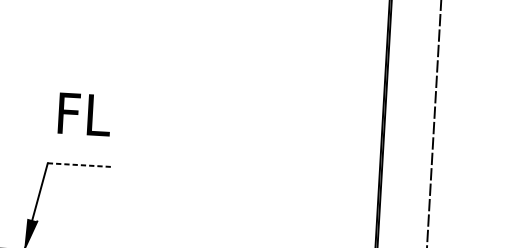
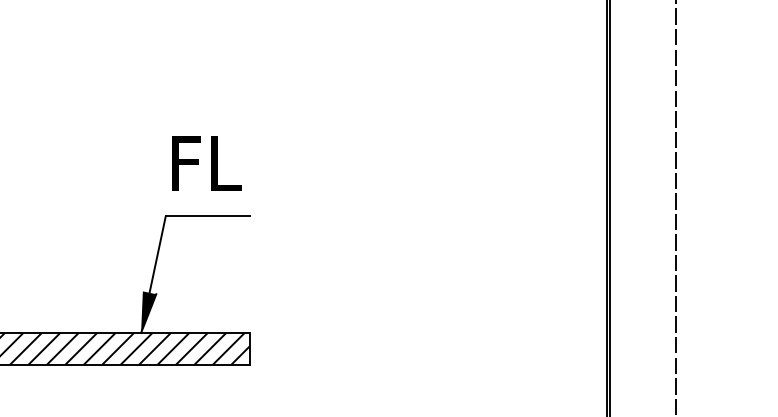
text: (84, 114) -> (206, 163), moved
line: (79, 165) -> (208, 216), dashed -> solid

